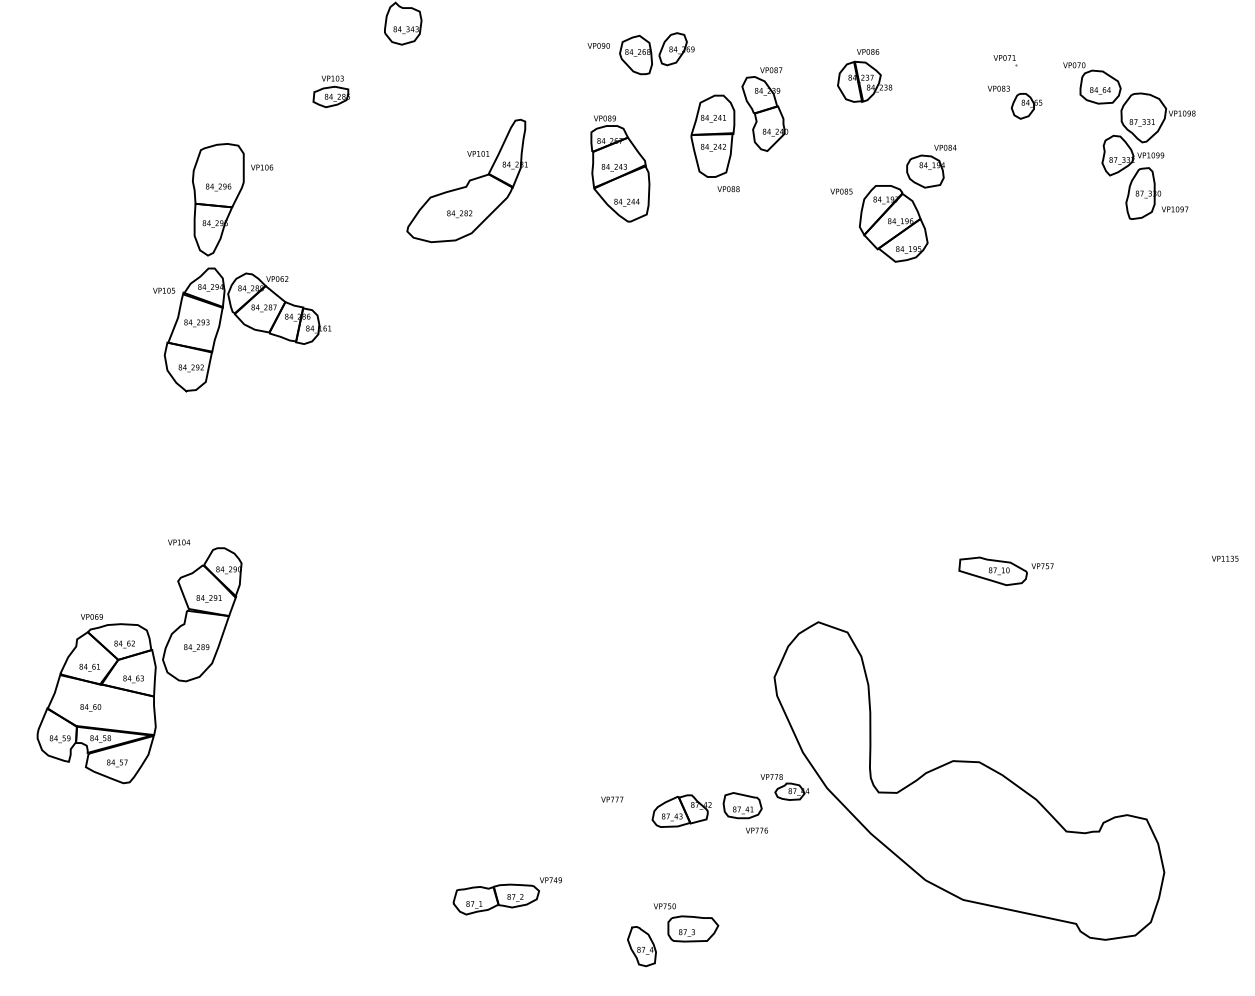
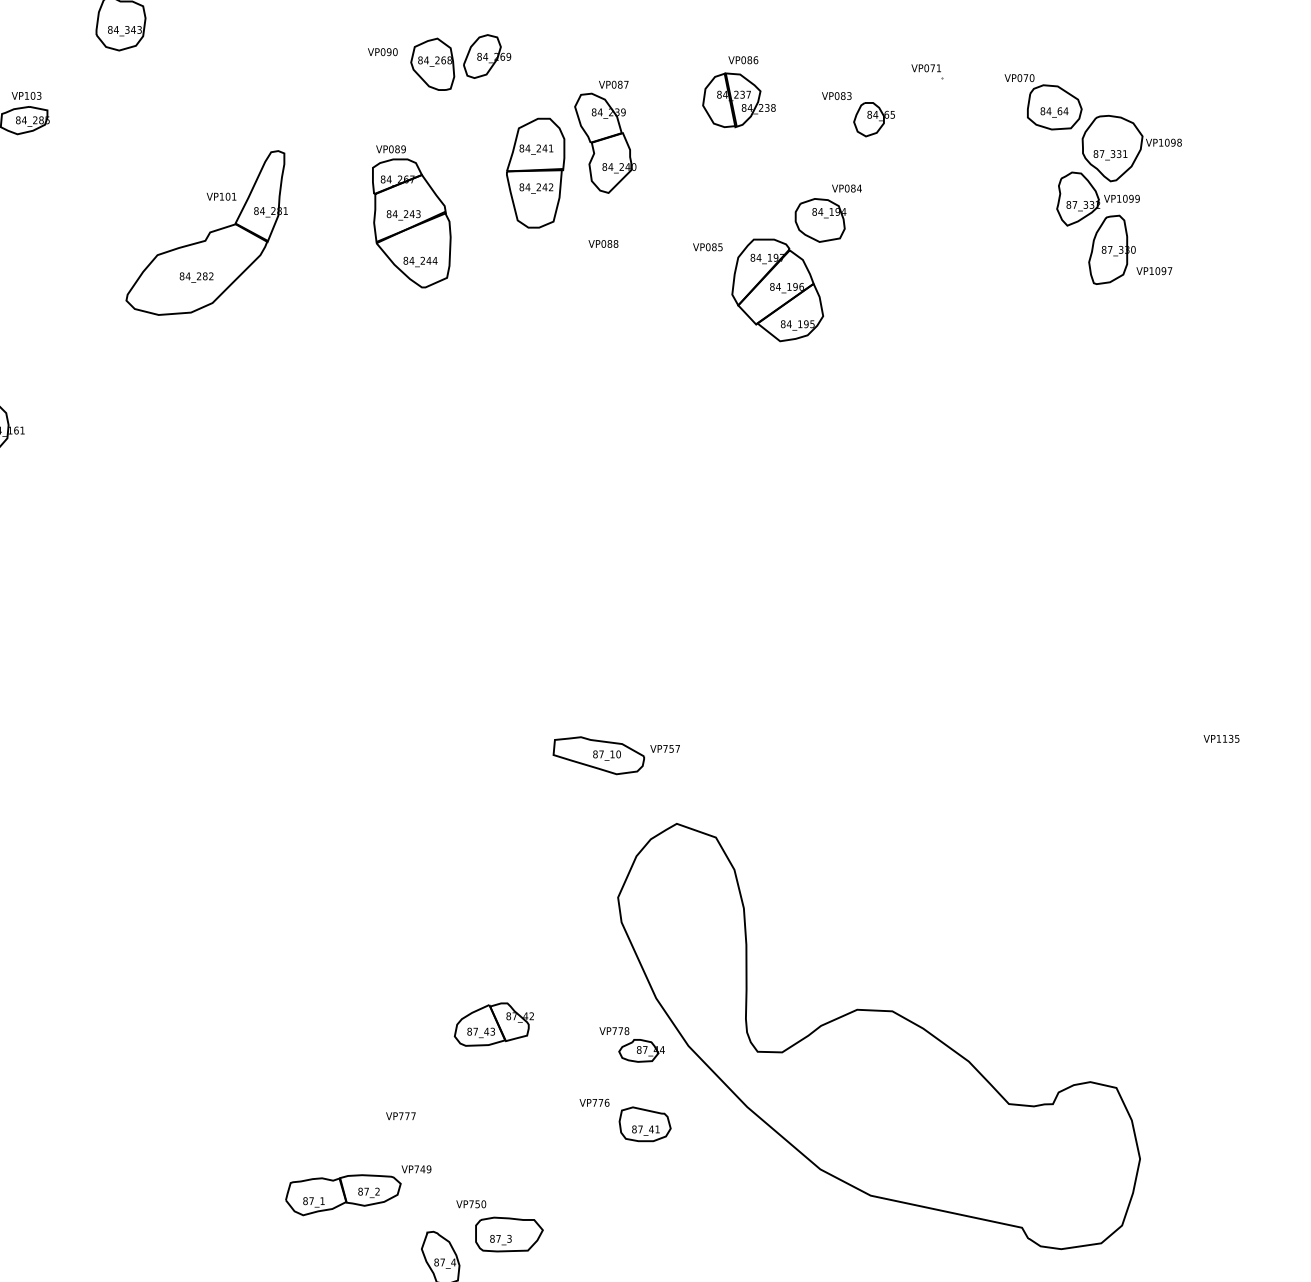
part: (1014, 102) -> (857, 114), moved
text: (728, 189) -> (603, 244), moved
part: (1005, 571) -> (615, 755), moved
text: (612, 799) -> (401, 1116), moved
part: (742, 805) -> (644, 1124), moved
part: (681, 810) -> (493, 1023), moved
part: (506, 896) -> (357, 1191), moved

